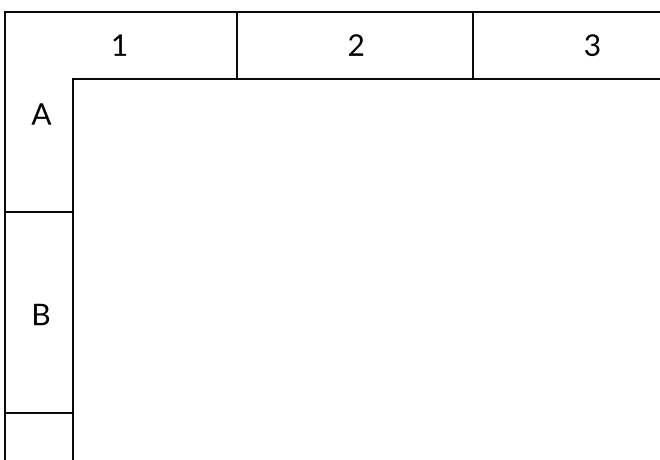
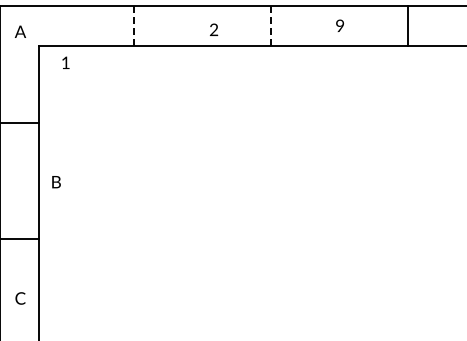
text: (119, 44) -> (65, 62), moved
text: (356, 44) -> (214, 29), moved
line: (237, 46) -> (134, 26), solid -> dashed
line: (474, 46) -> (271, 26), solid -> dashed
text: (593, 46) -> (340, 26), 3 -> 9
text: (39, 113) -> (19, 31), moved
text: (41, 315) -> (56, 182), moved

